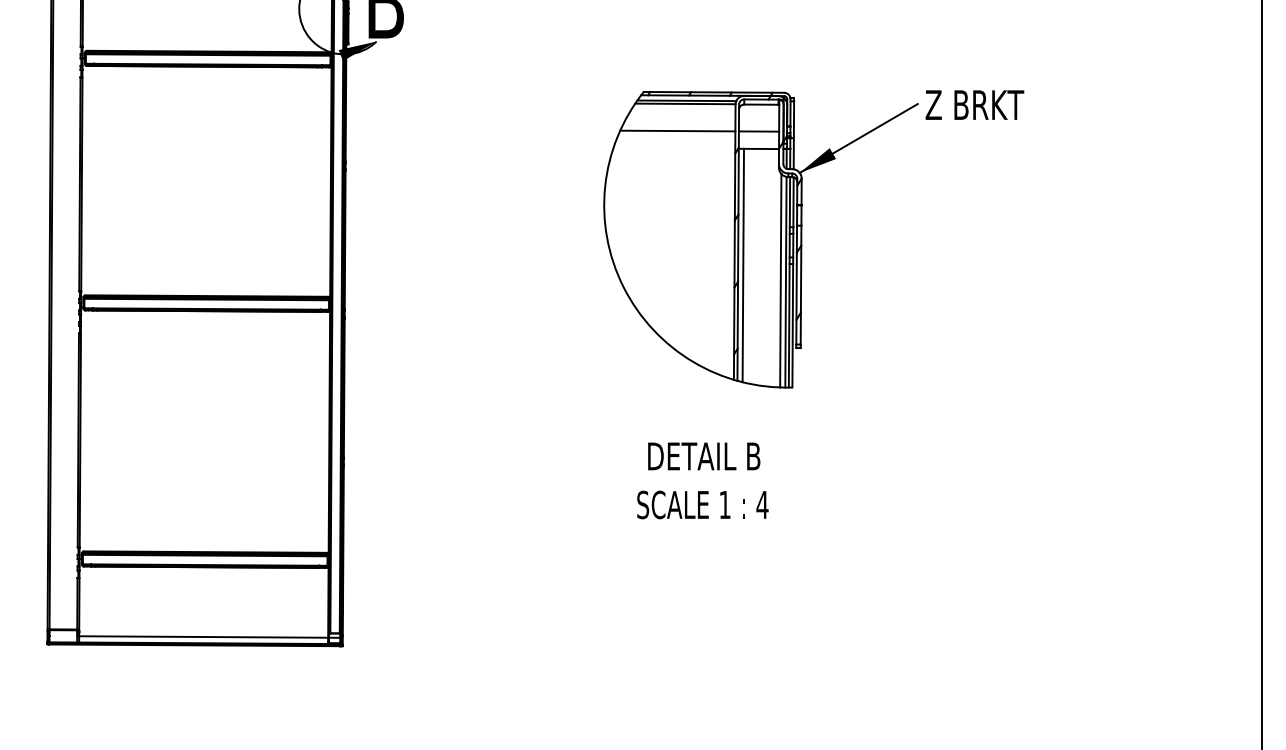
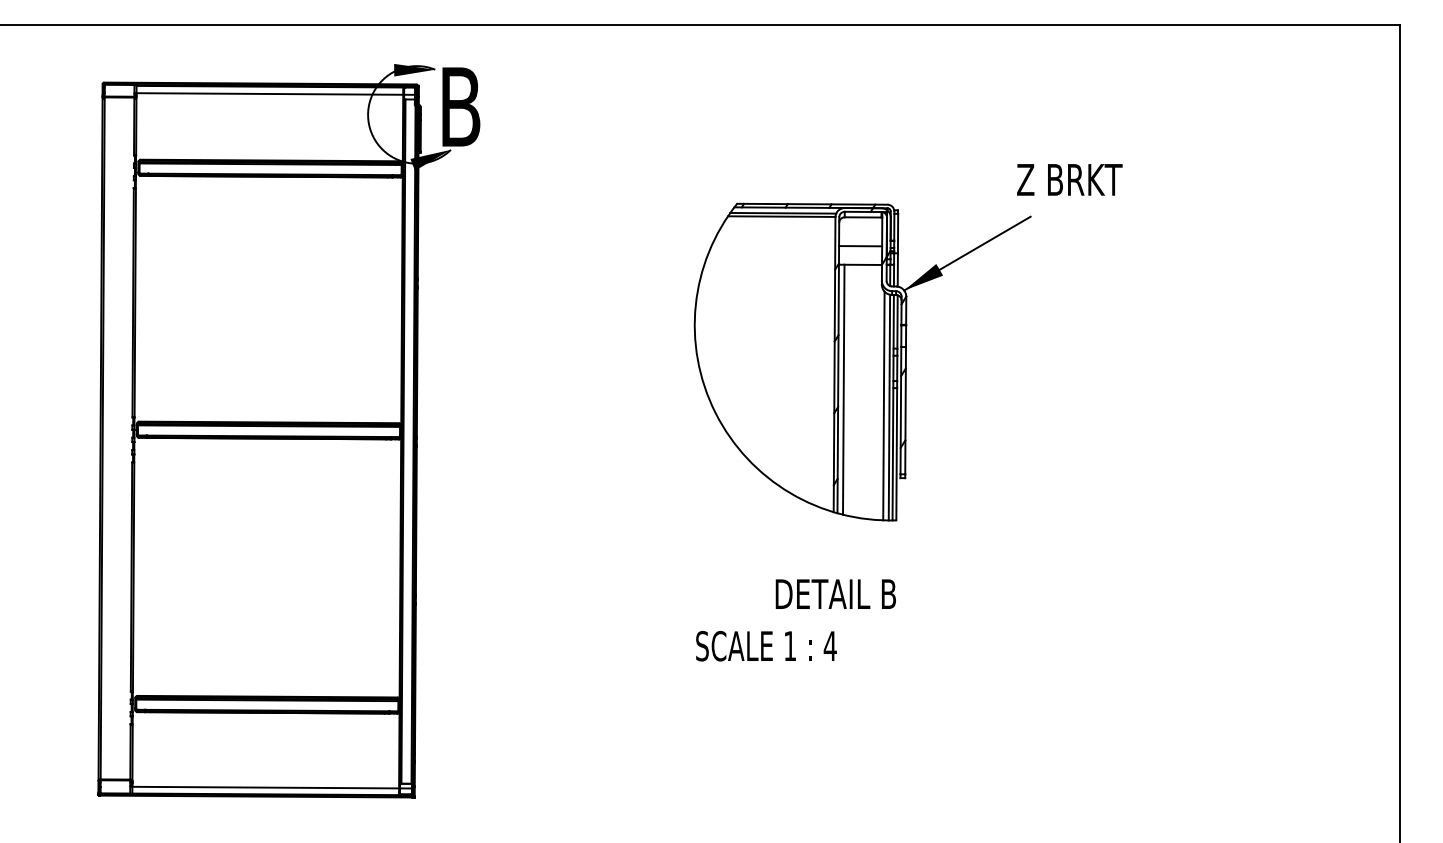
text: (974, 104) -> (1069, 179), moved
line: (677, 130) -> (773, 245), removed
text: (703, 455) -> (835, 593), moved
text: (702, 504) -> (766, 645), moved

